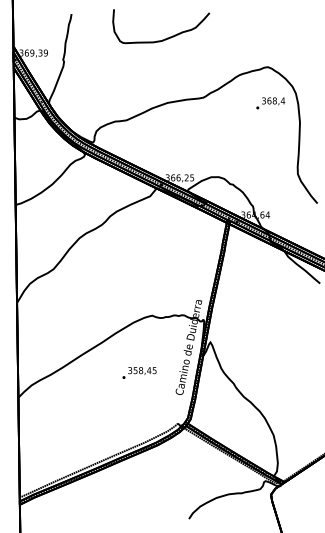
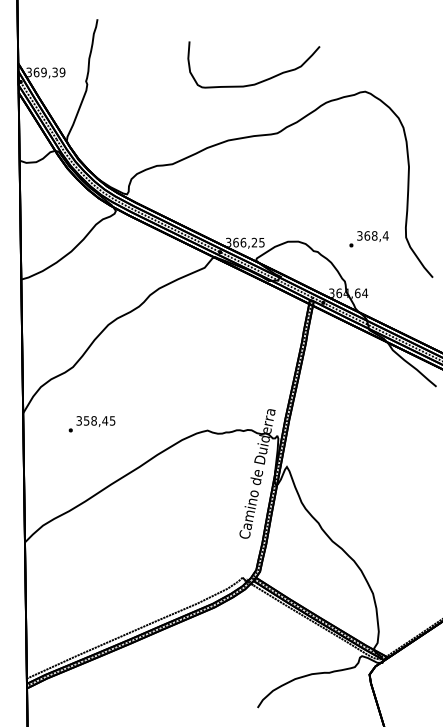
curve: (164, 38) -> (258, 81), moved
text: (270, 103) -> (368, 239), moved
text: (139, 372) -> (91, 423), moved

